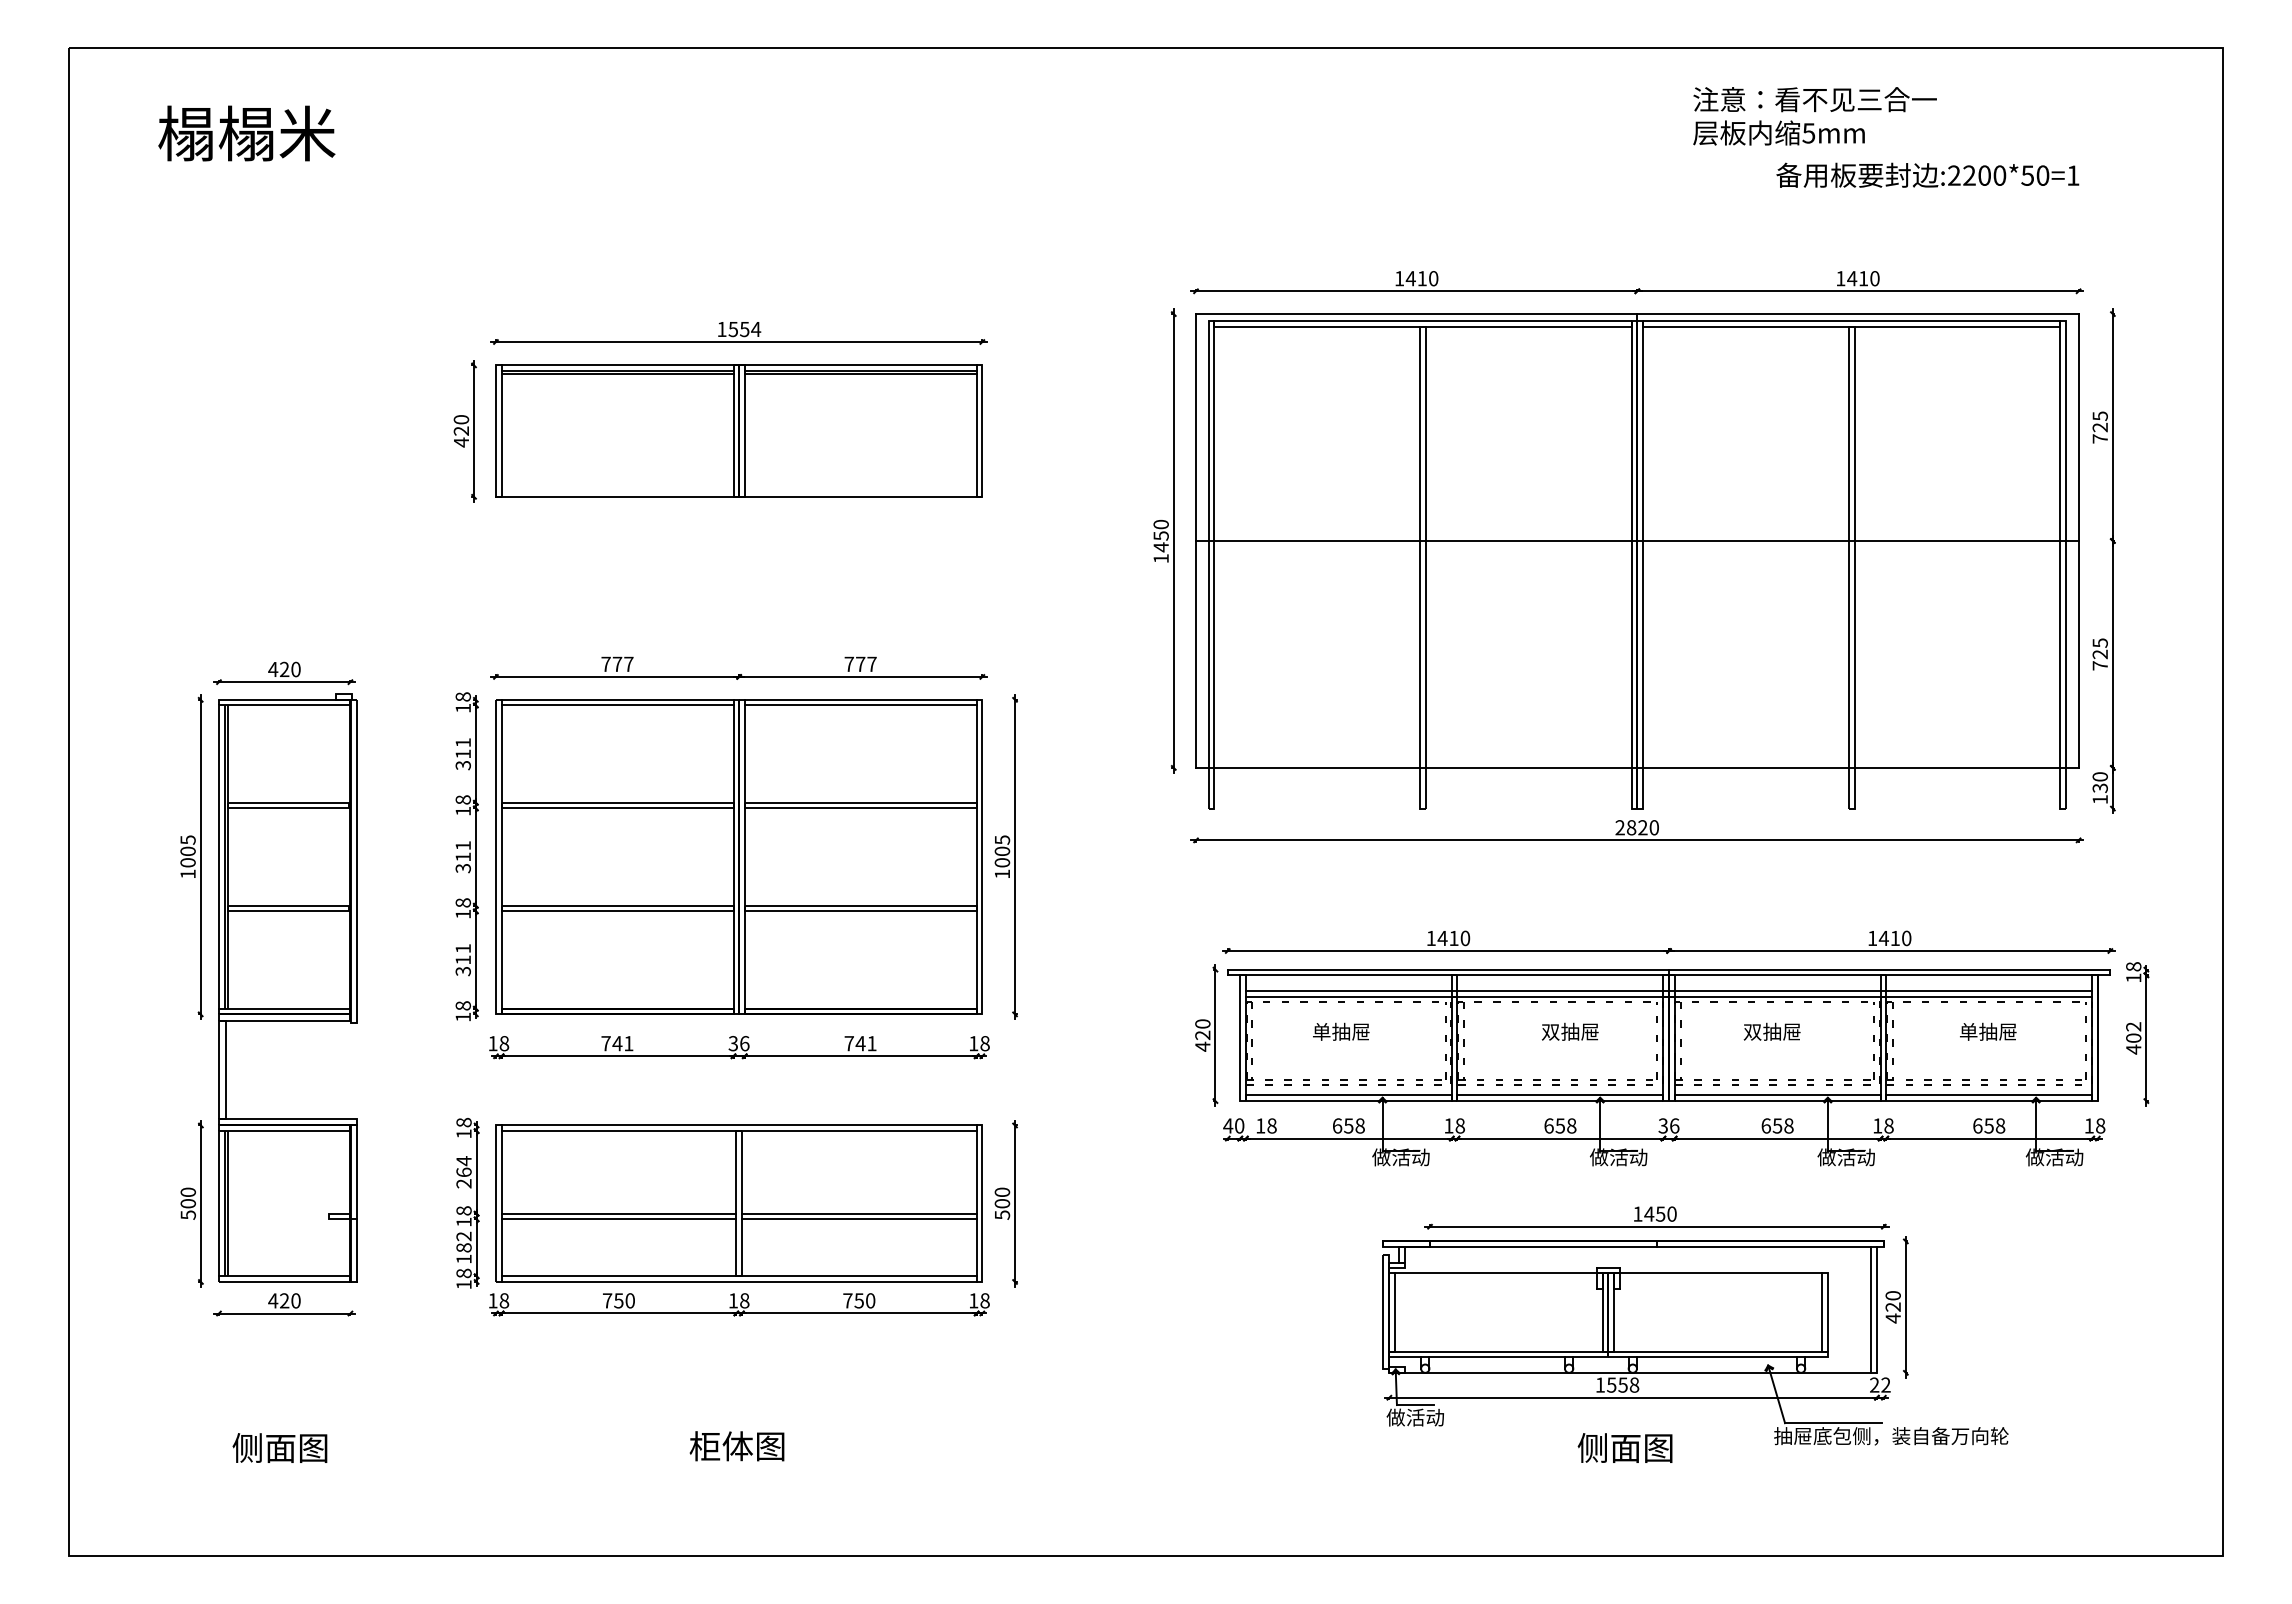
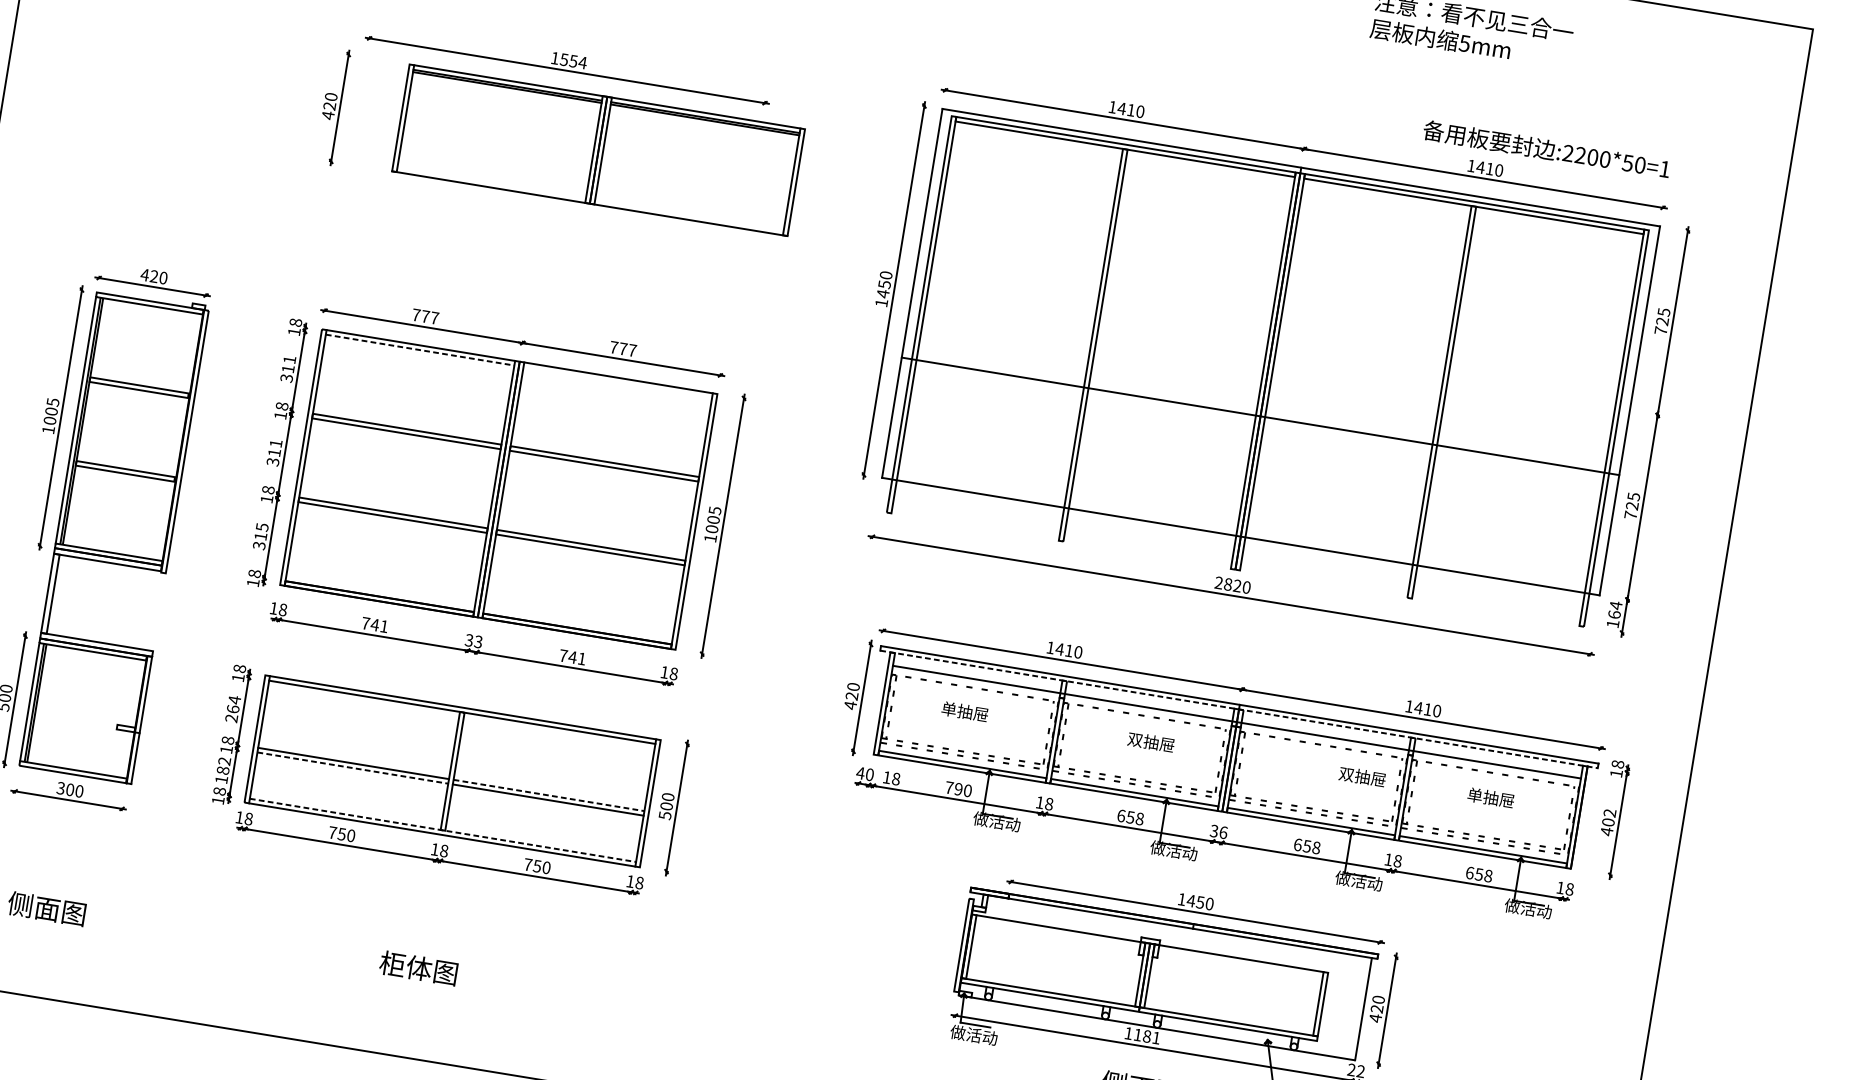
text: (1927, 174) -> (1546, 148), moved
part: (738, 430) -> (598, 149), moved
line: (1637, 541) -> (1260, 416), moved
line: (617, 705) -> (420, 350), solid -> dashed
line: (860, 705) -> (617, 382), removed
text: (2099, 781) -> (1614, 609), 130 -> 164
text: (462, 948) -> (261, 527), 311 -> 315
line: (1669, 975) -> (1239, 709), solid -> dashed
line: (1668, 996) -> (1235, 726), removed
text: (1771, 1031) -> (1362, 776), moved
text: (744, 1043) -> (478, 641), 36 -> 33
text: (1348, 1125) -> (958, 788), 658 -> 790
line: (859, 1213) -> (549, 795), solid -> dashed
line: (619, 1219) -> (353, 768), solid -> dashed
line: (739, 1276) -> (443, 830), solid -> dashed
text: (278, 1300) -> (65, 788), 420 -> 300
line: (1871, 1309) -> (1359, 1008), removed
text: (1623, 1384) -> (1147, 1036), 1558 -> 1181

